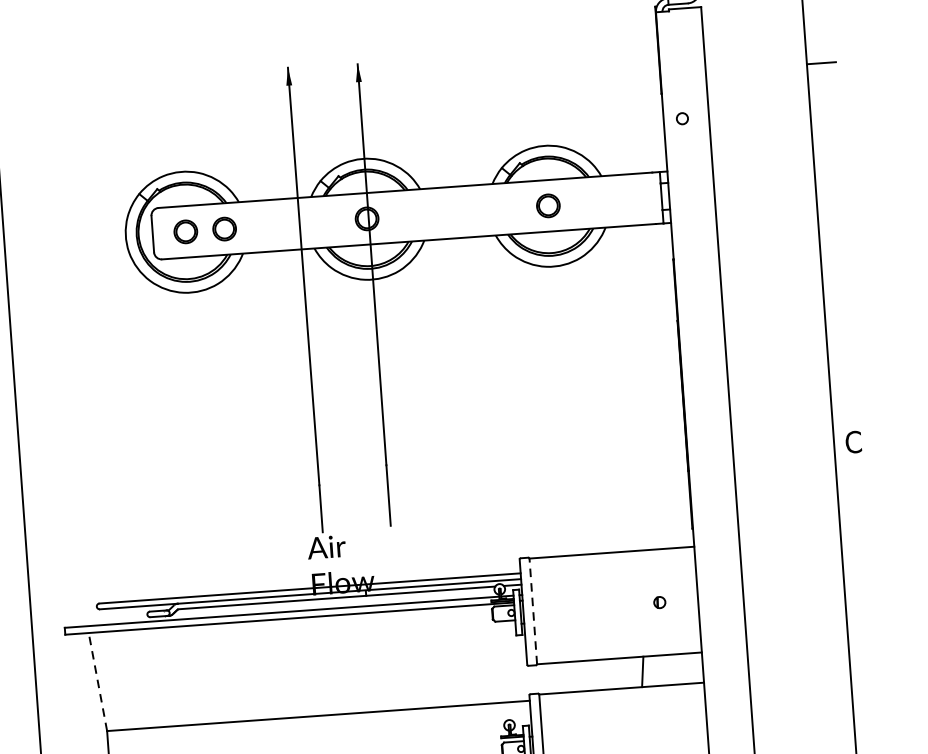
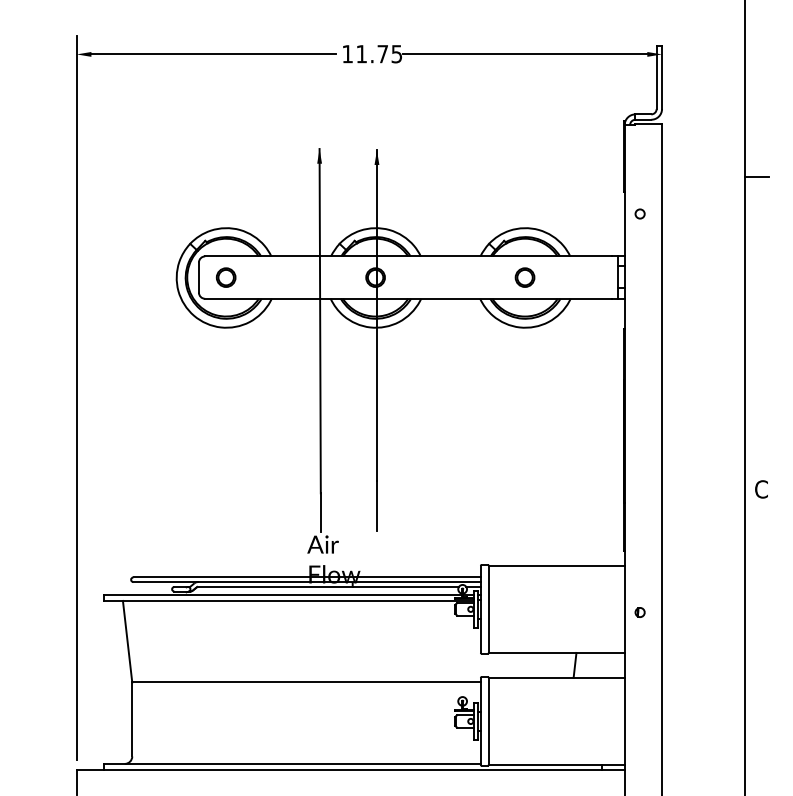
part: (223, 228) -> (257, 277), removed
part: (659, 602) -> (639, 612), moved
line: (532, 611) -> (488, 609), dashed -> solid
line: (97, 681) -> (127, 641), dashed -> solid

